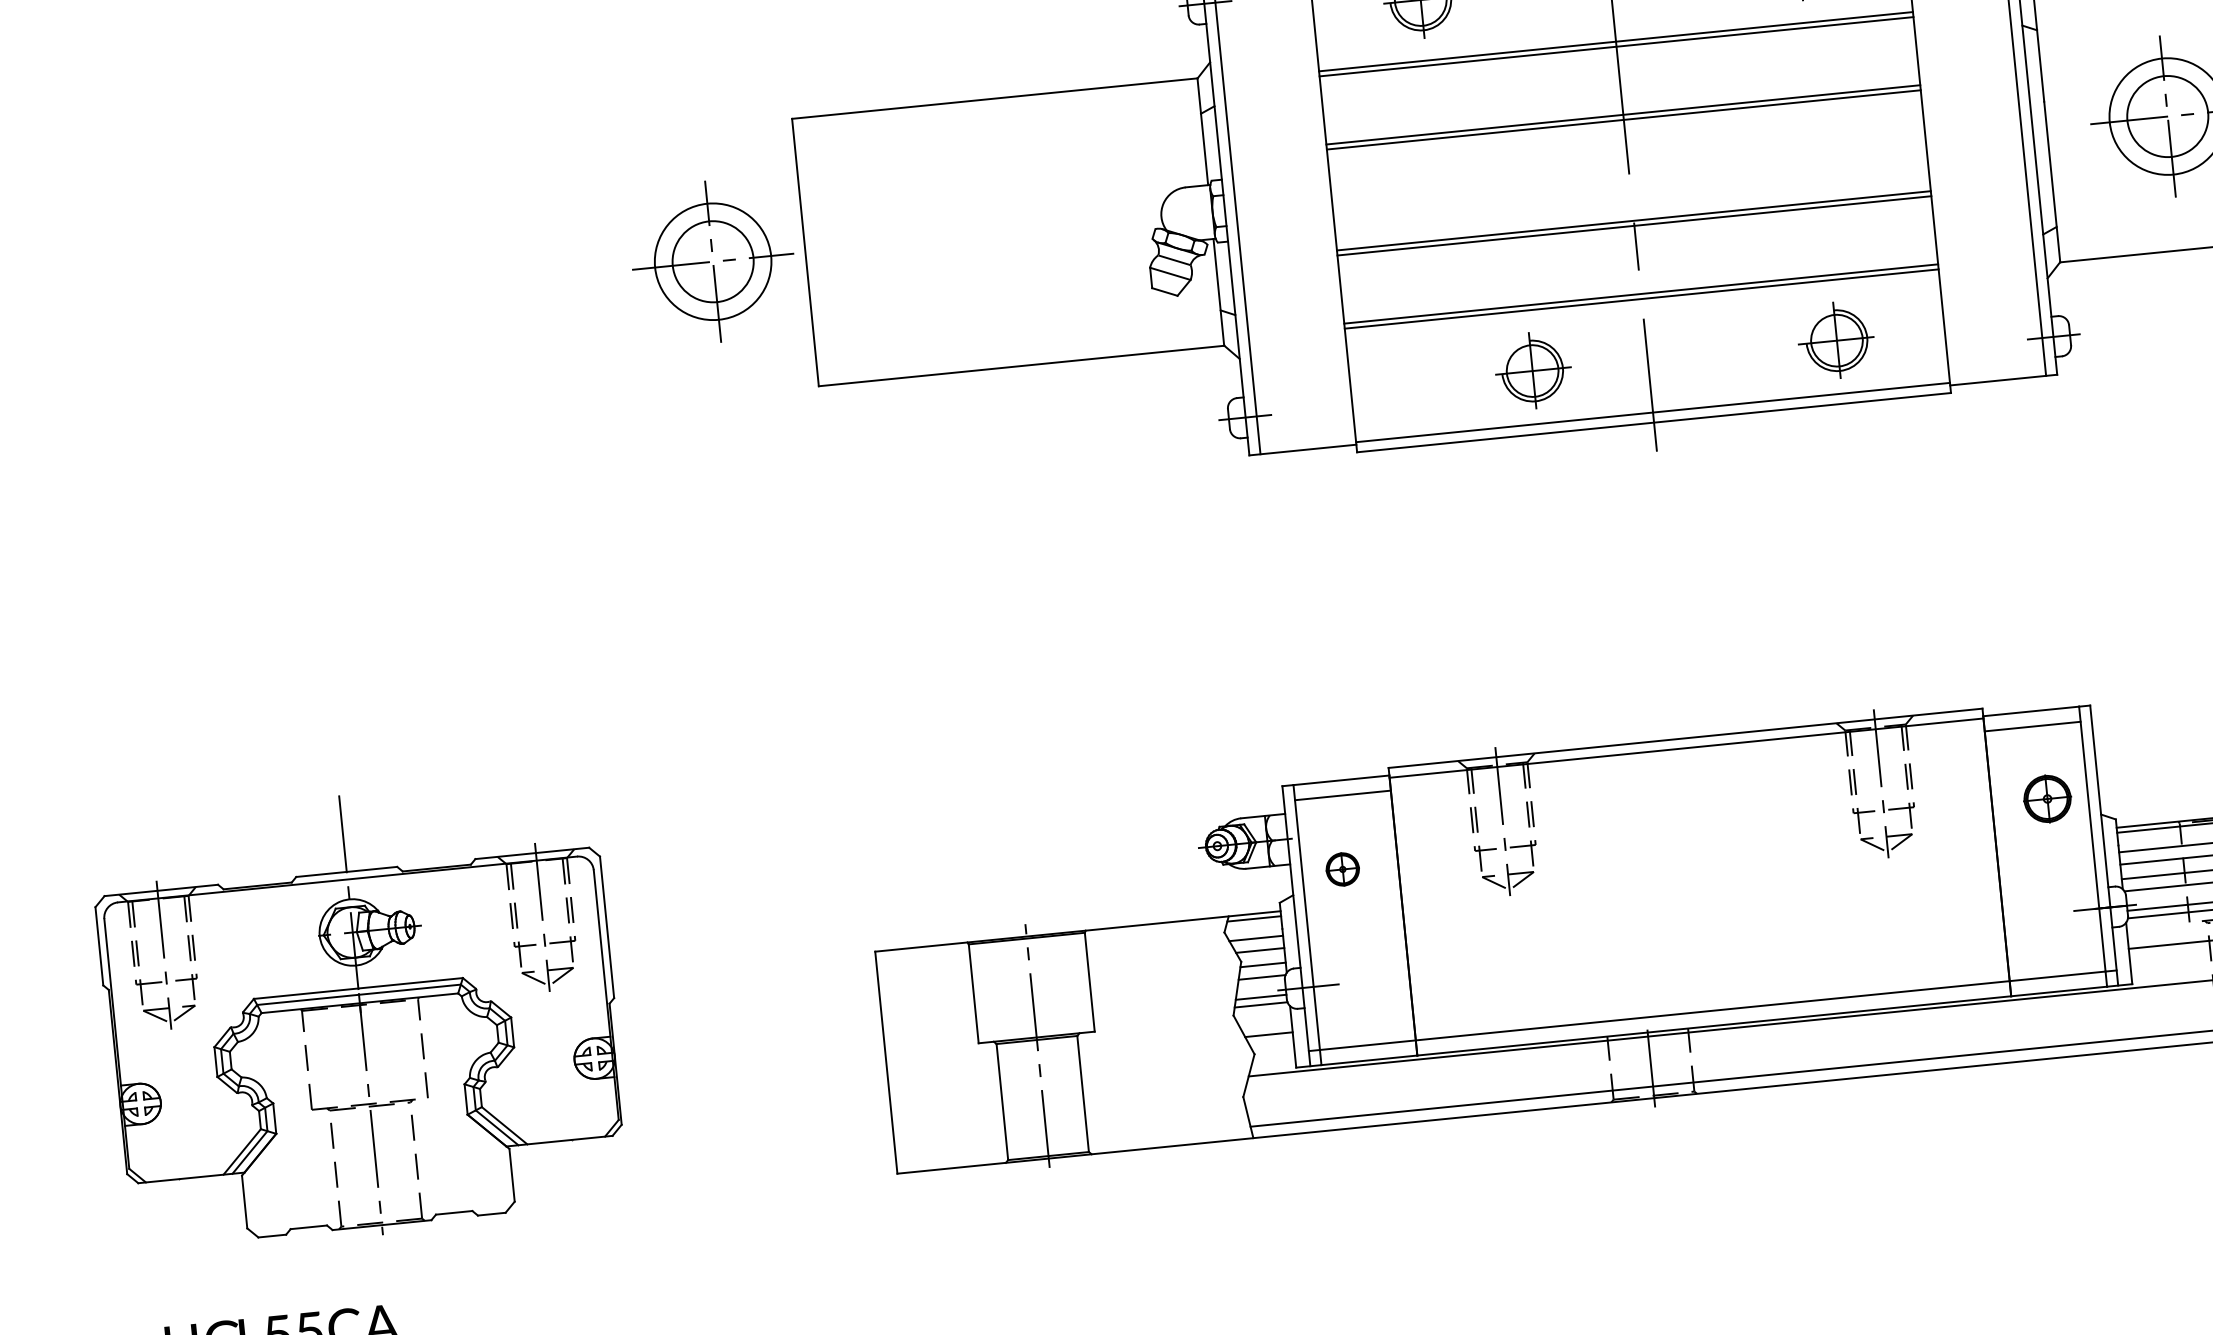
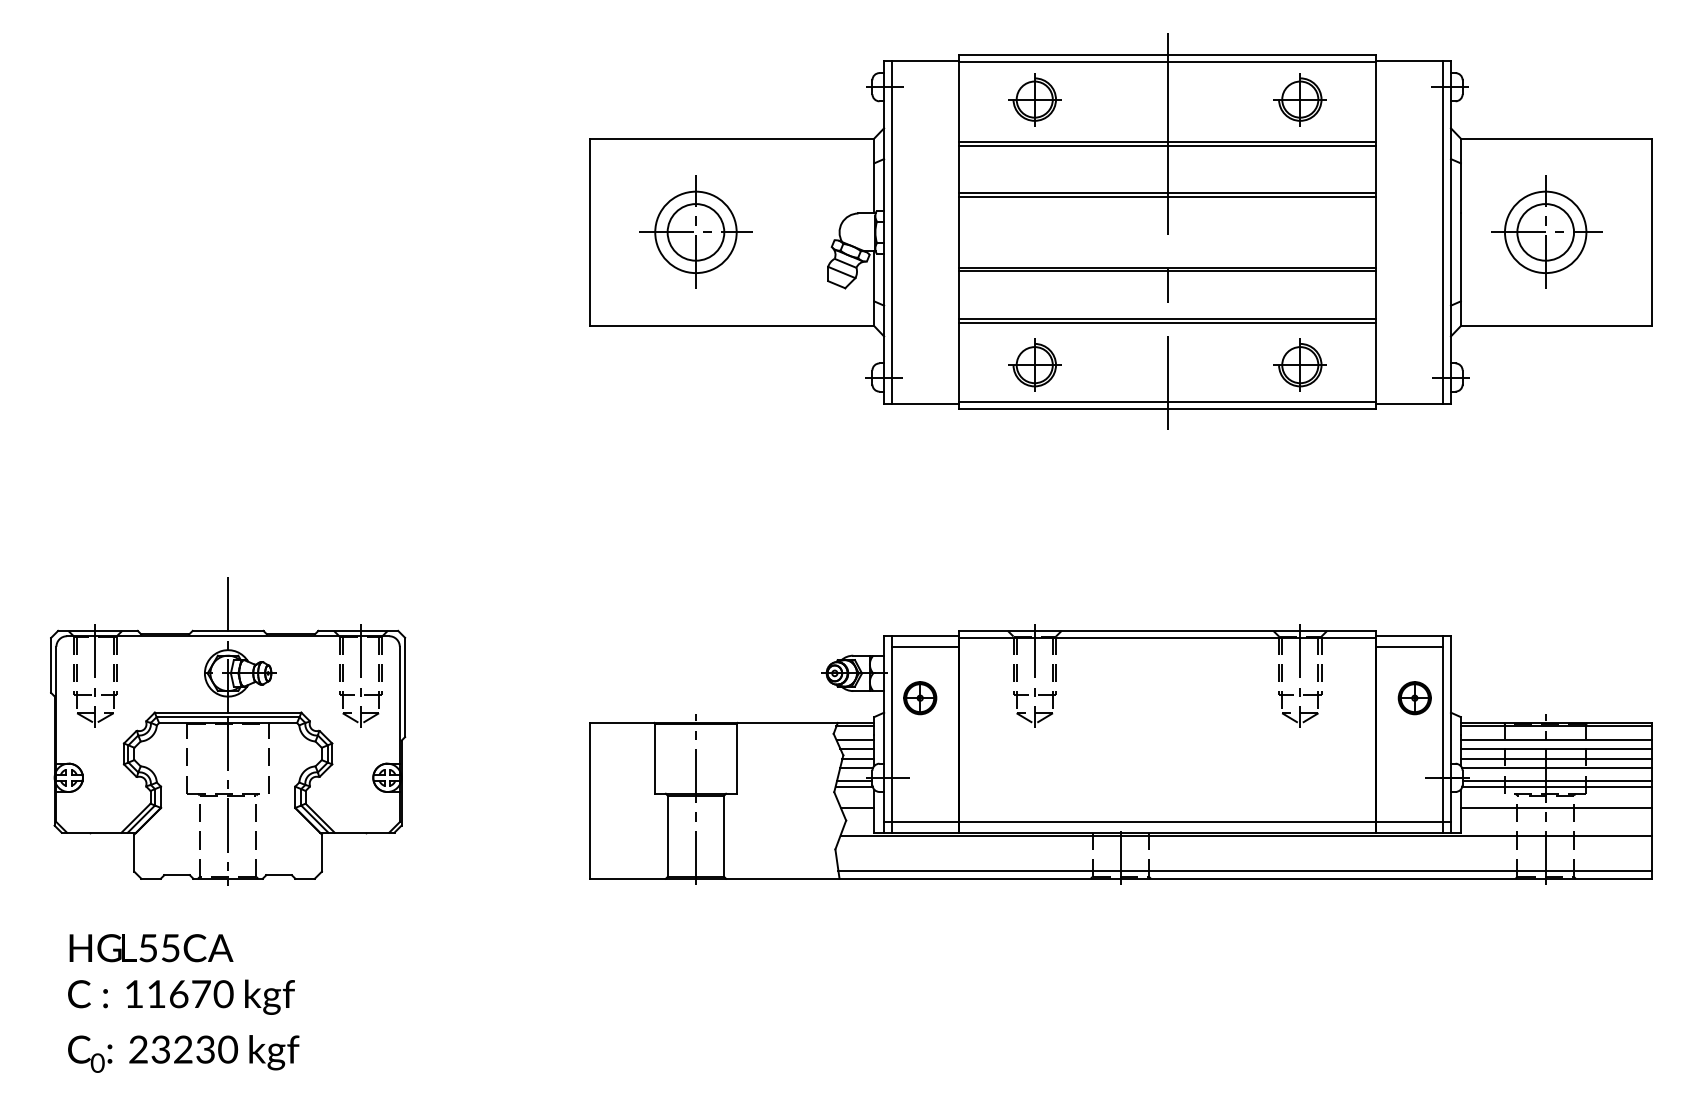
part: (712, 260) -> (695, 231), moved
part: (1532, 370) -> (1034, 364), moved
part: (1343, 869) -> (920, 698), size x1.43

